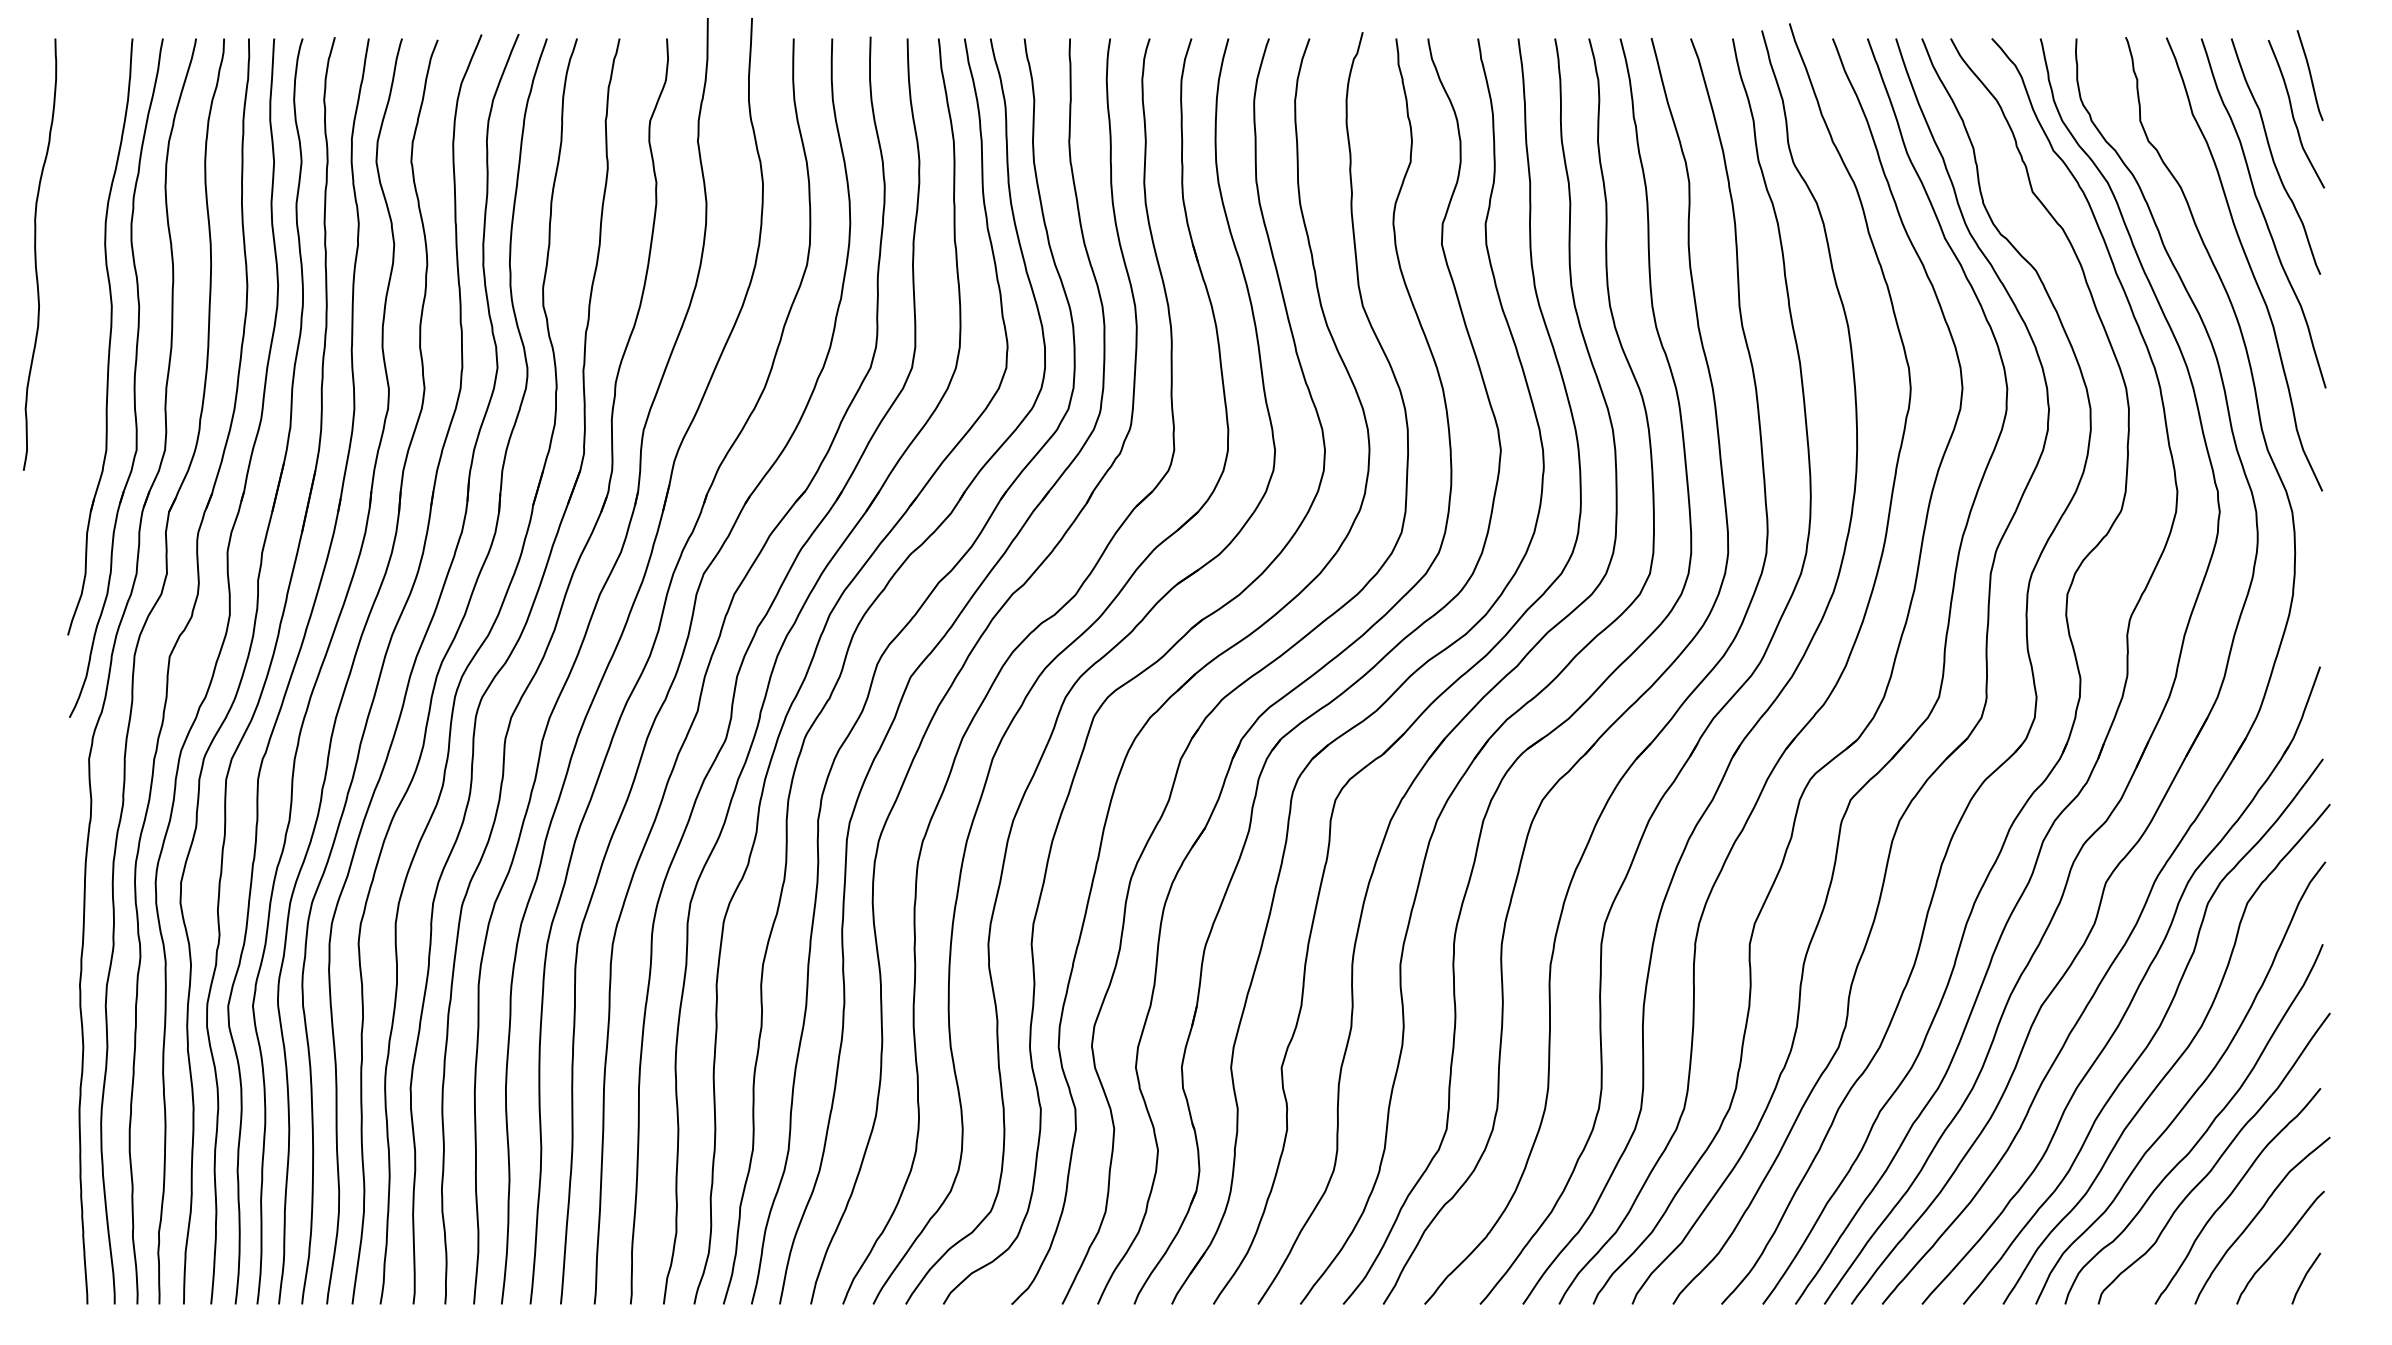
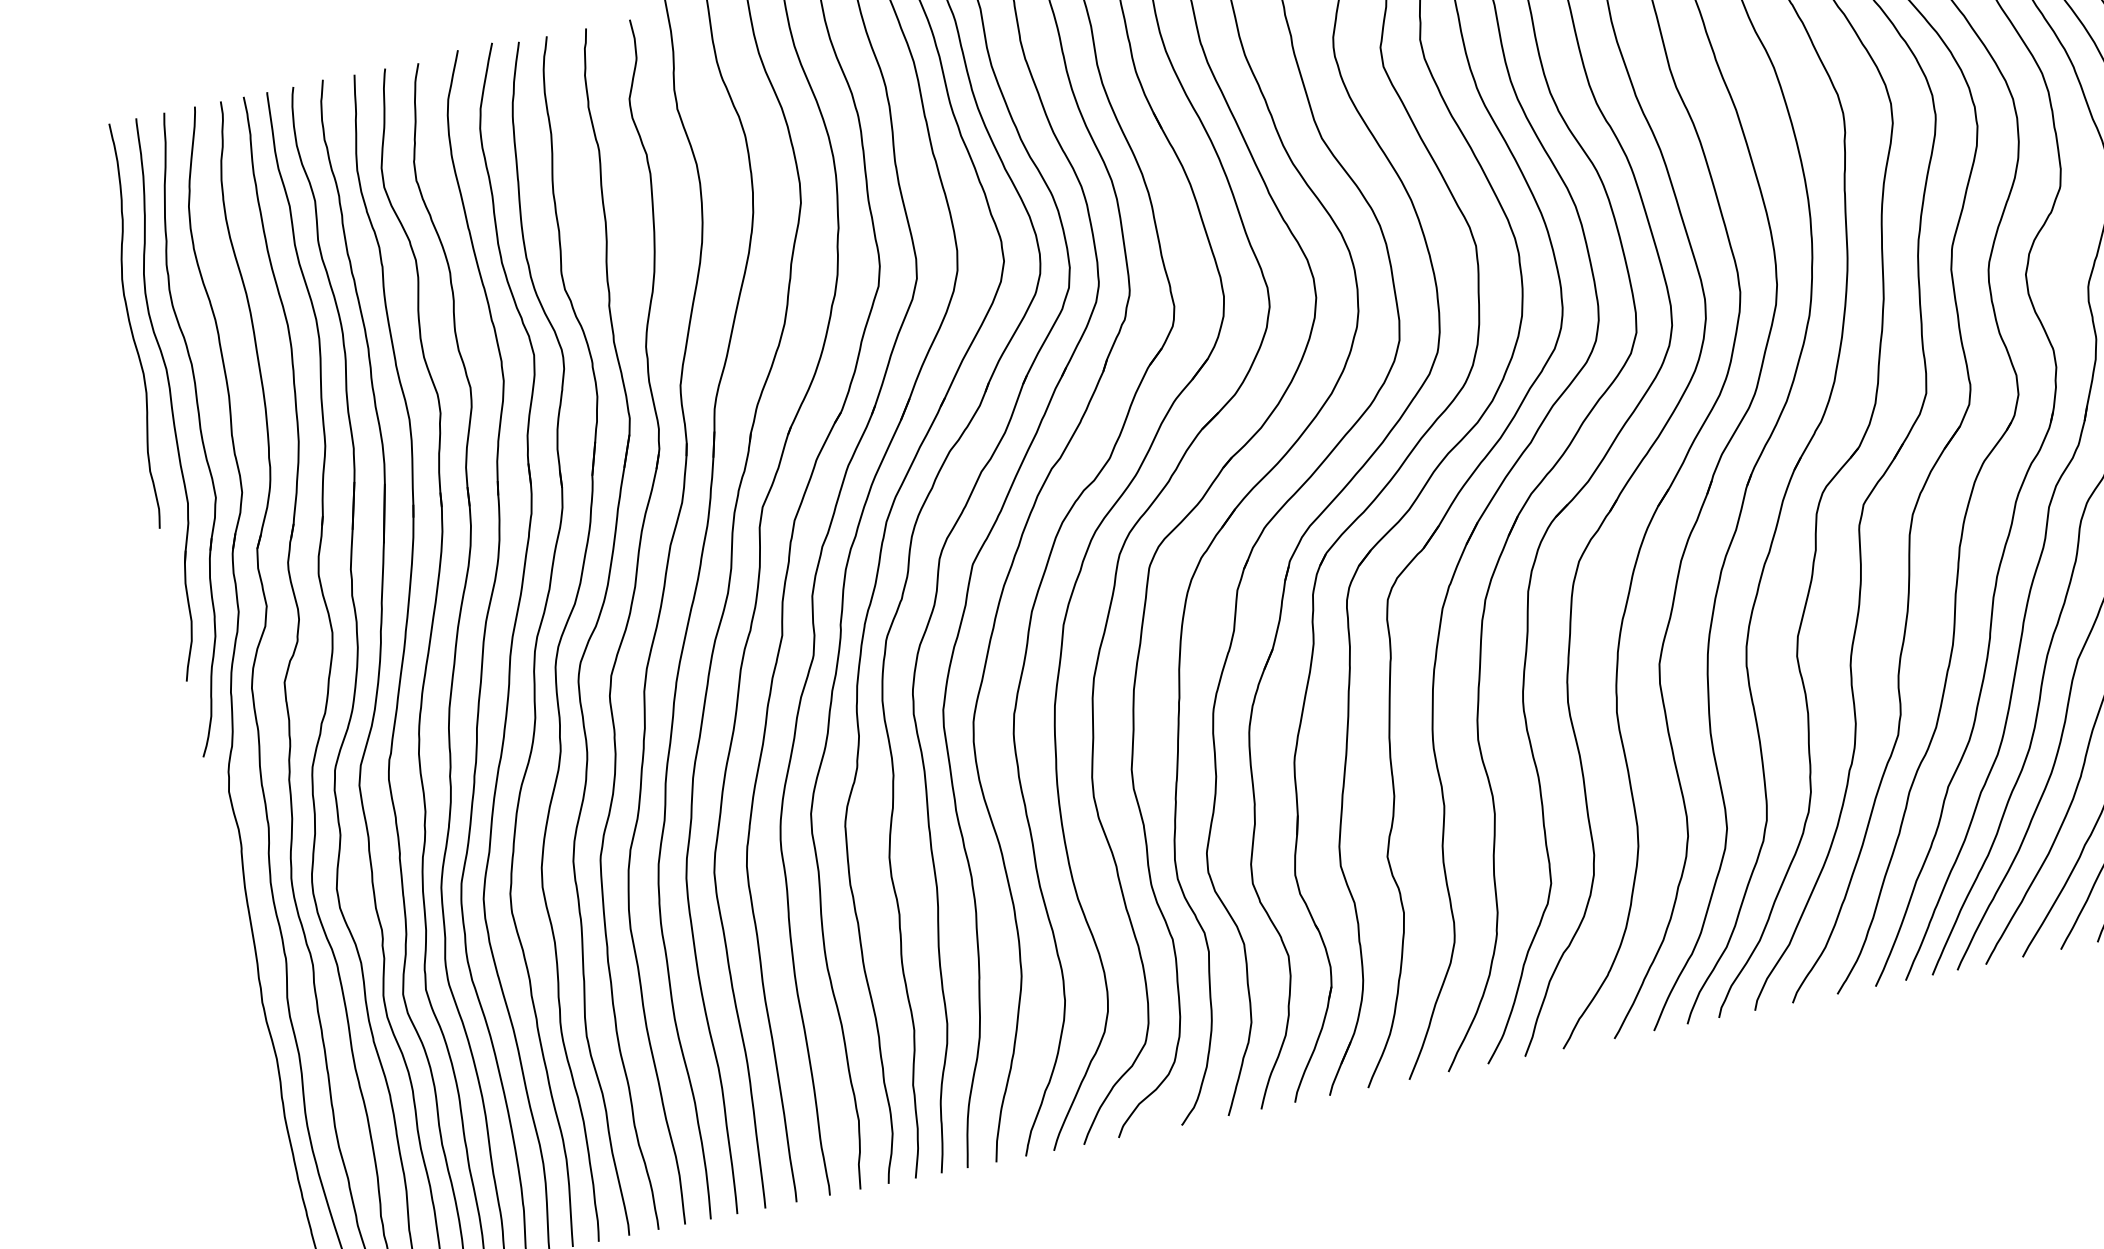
curve: (36, 254) -> (131, 326), moved

